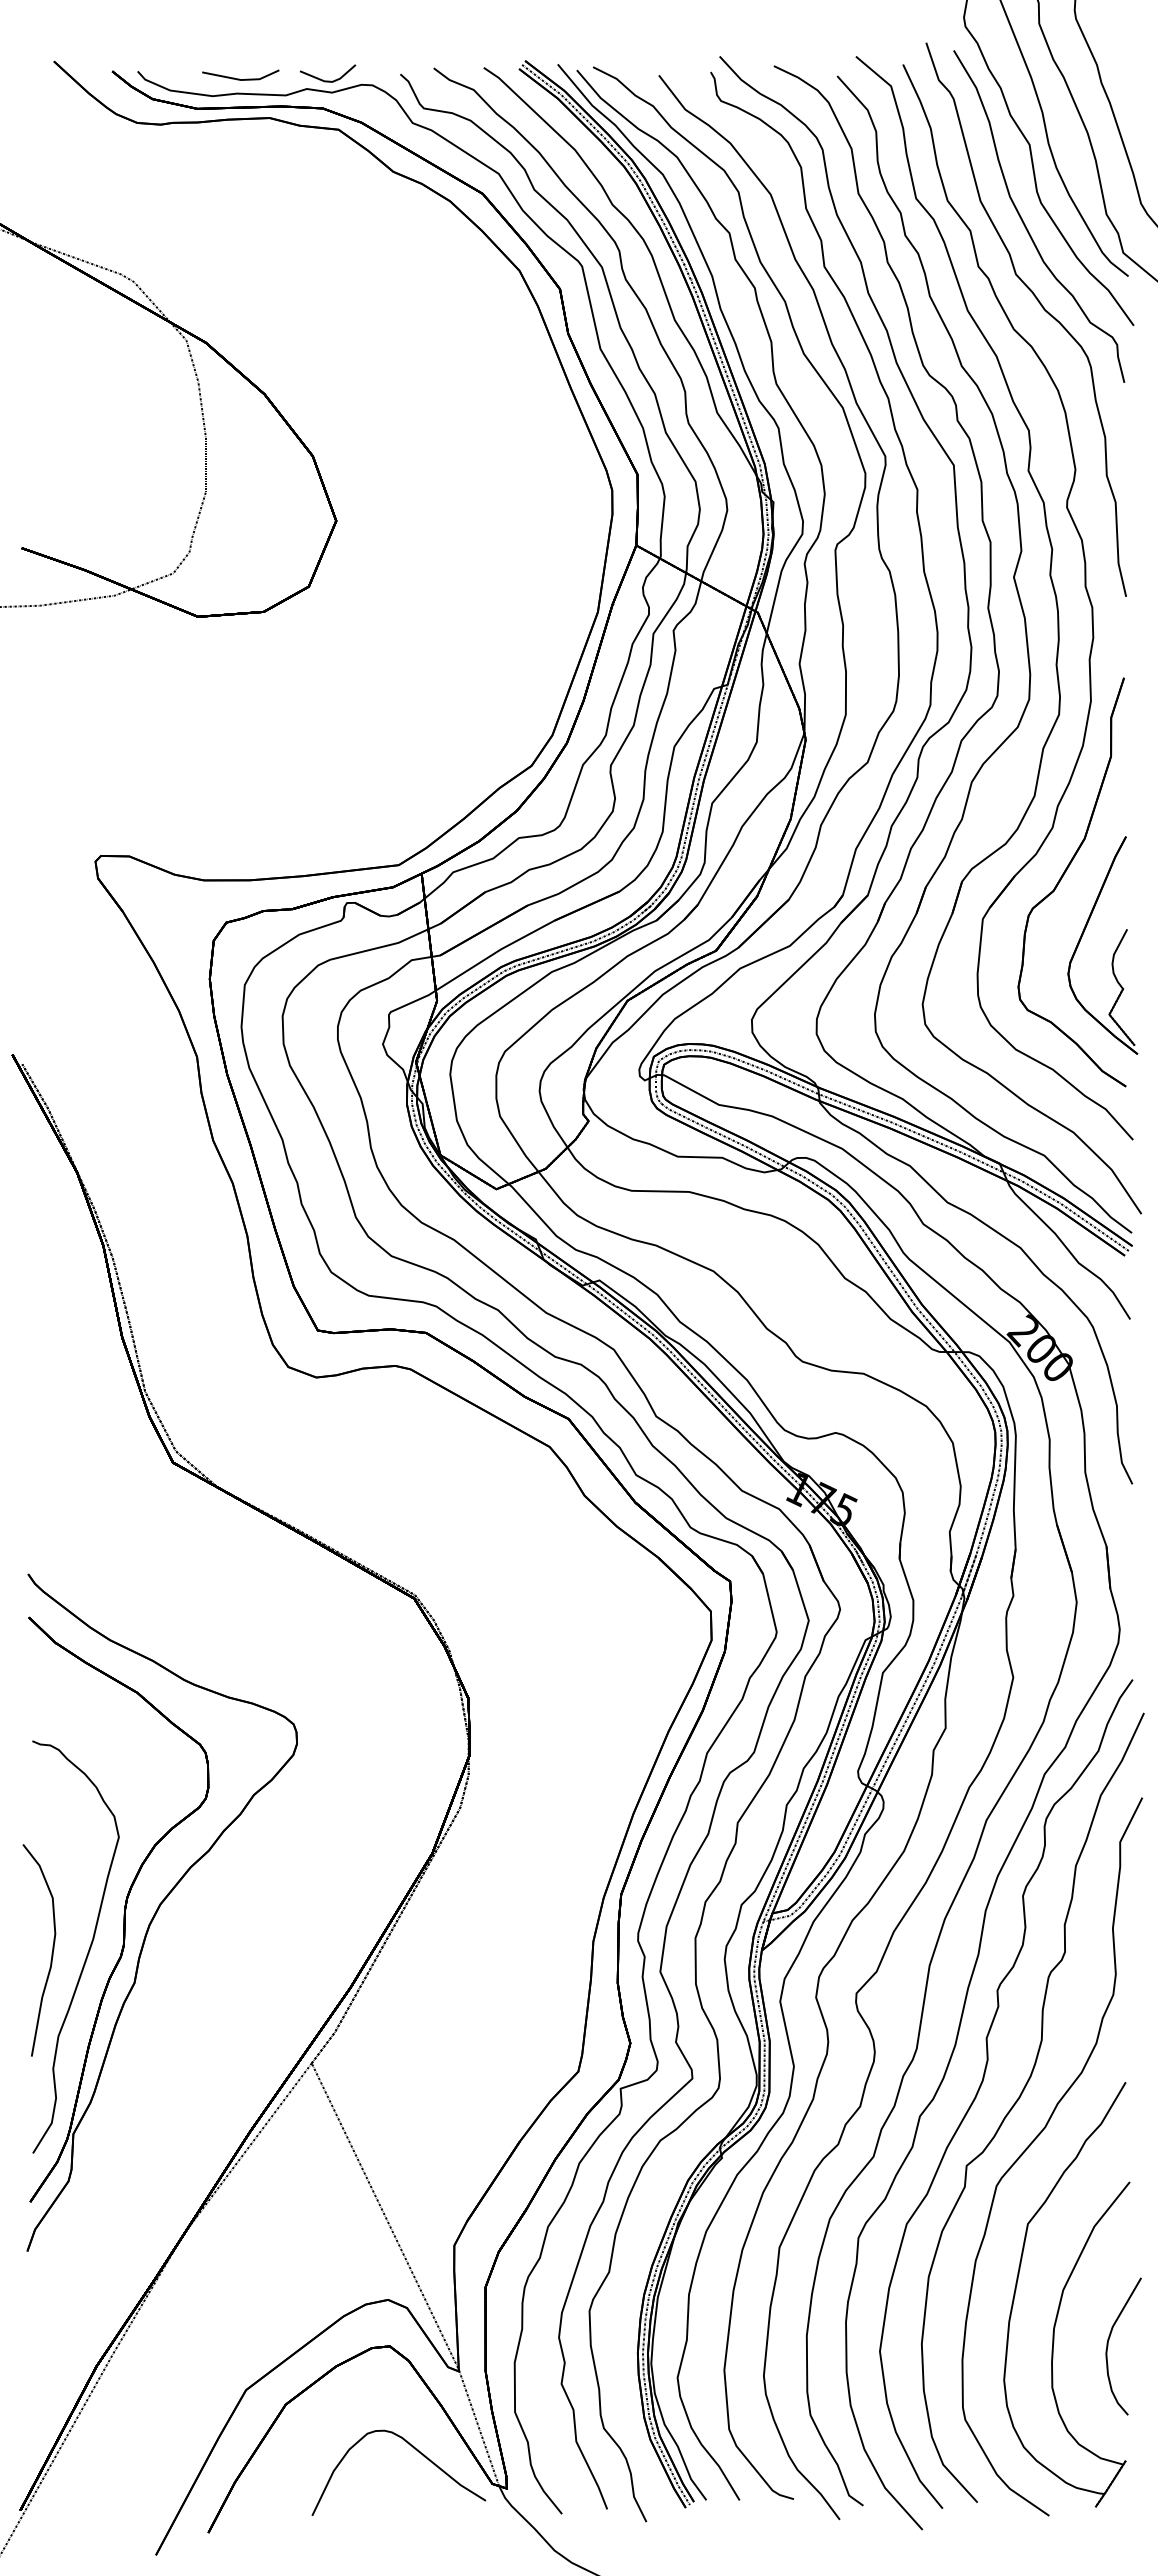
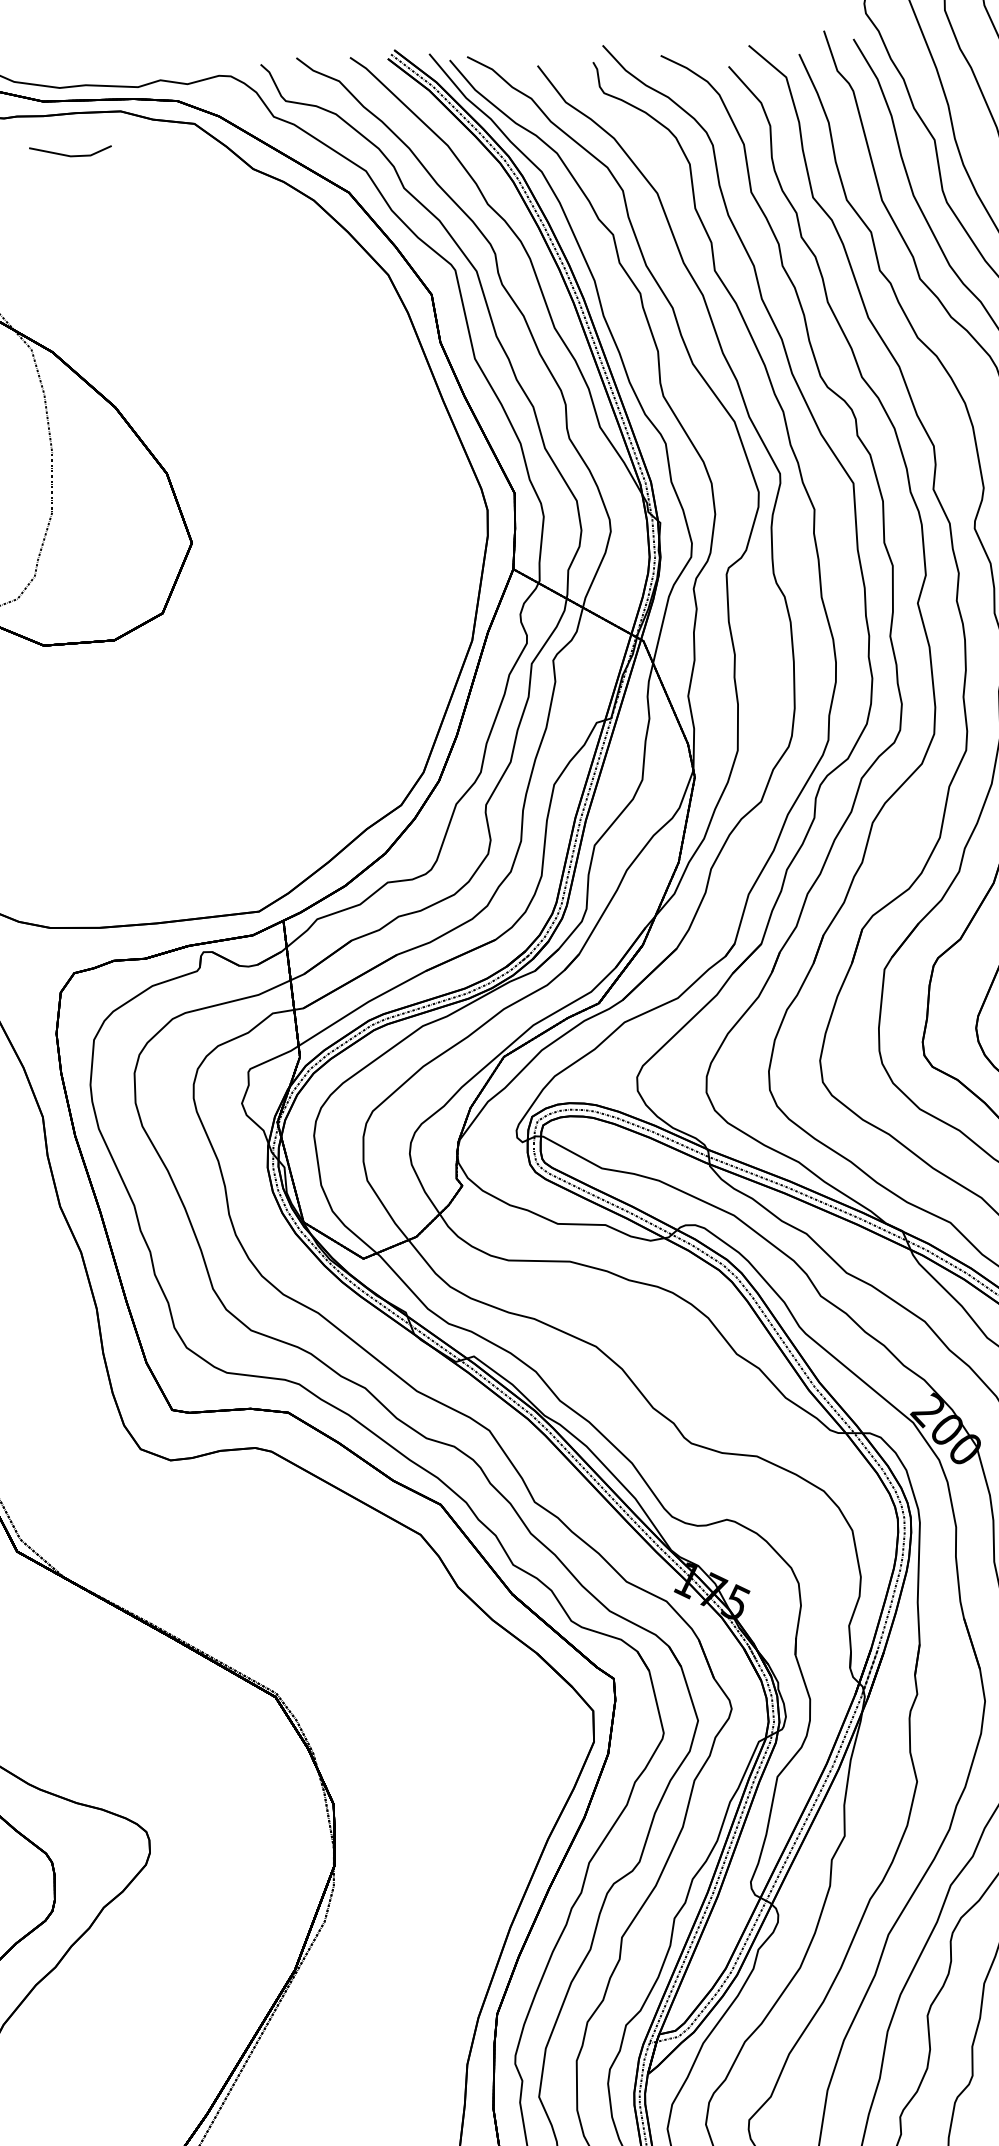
line: (239, 78) -> (69, 154), moved
line: (327, 80) -> (182, 71), removed

